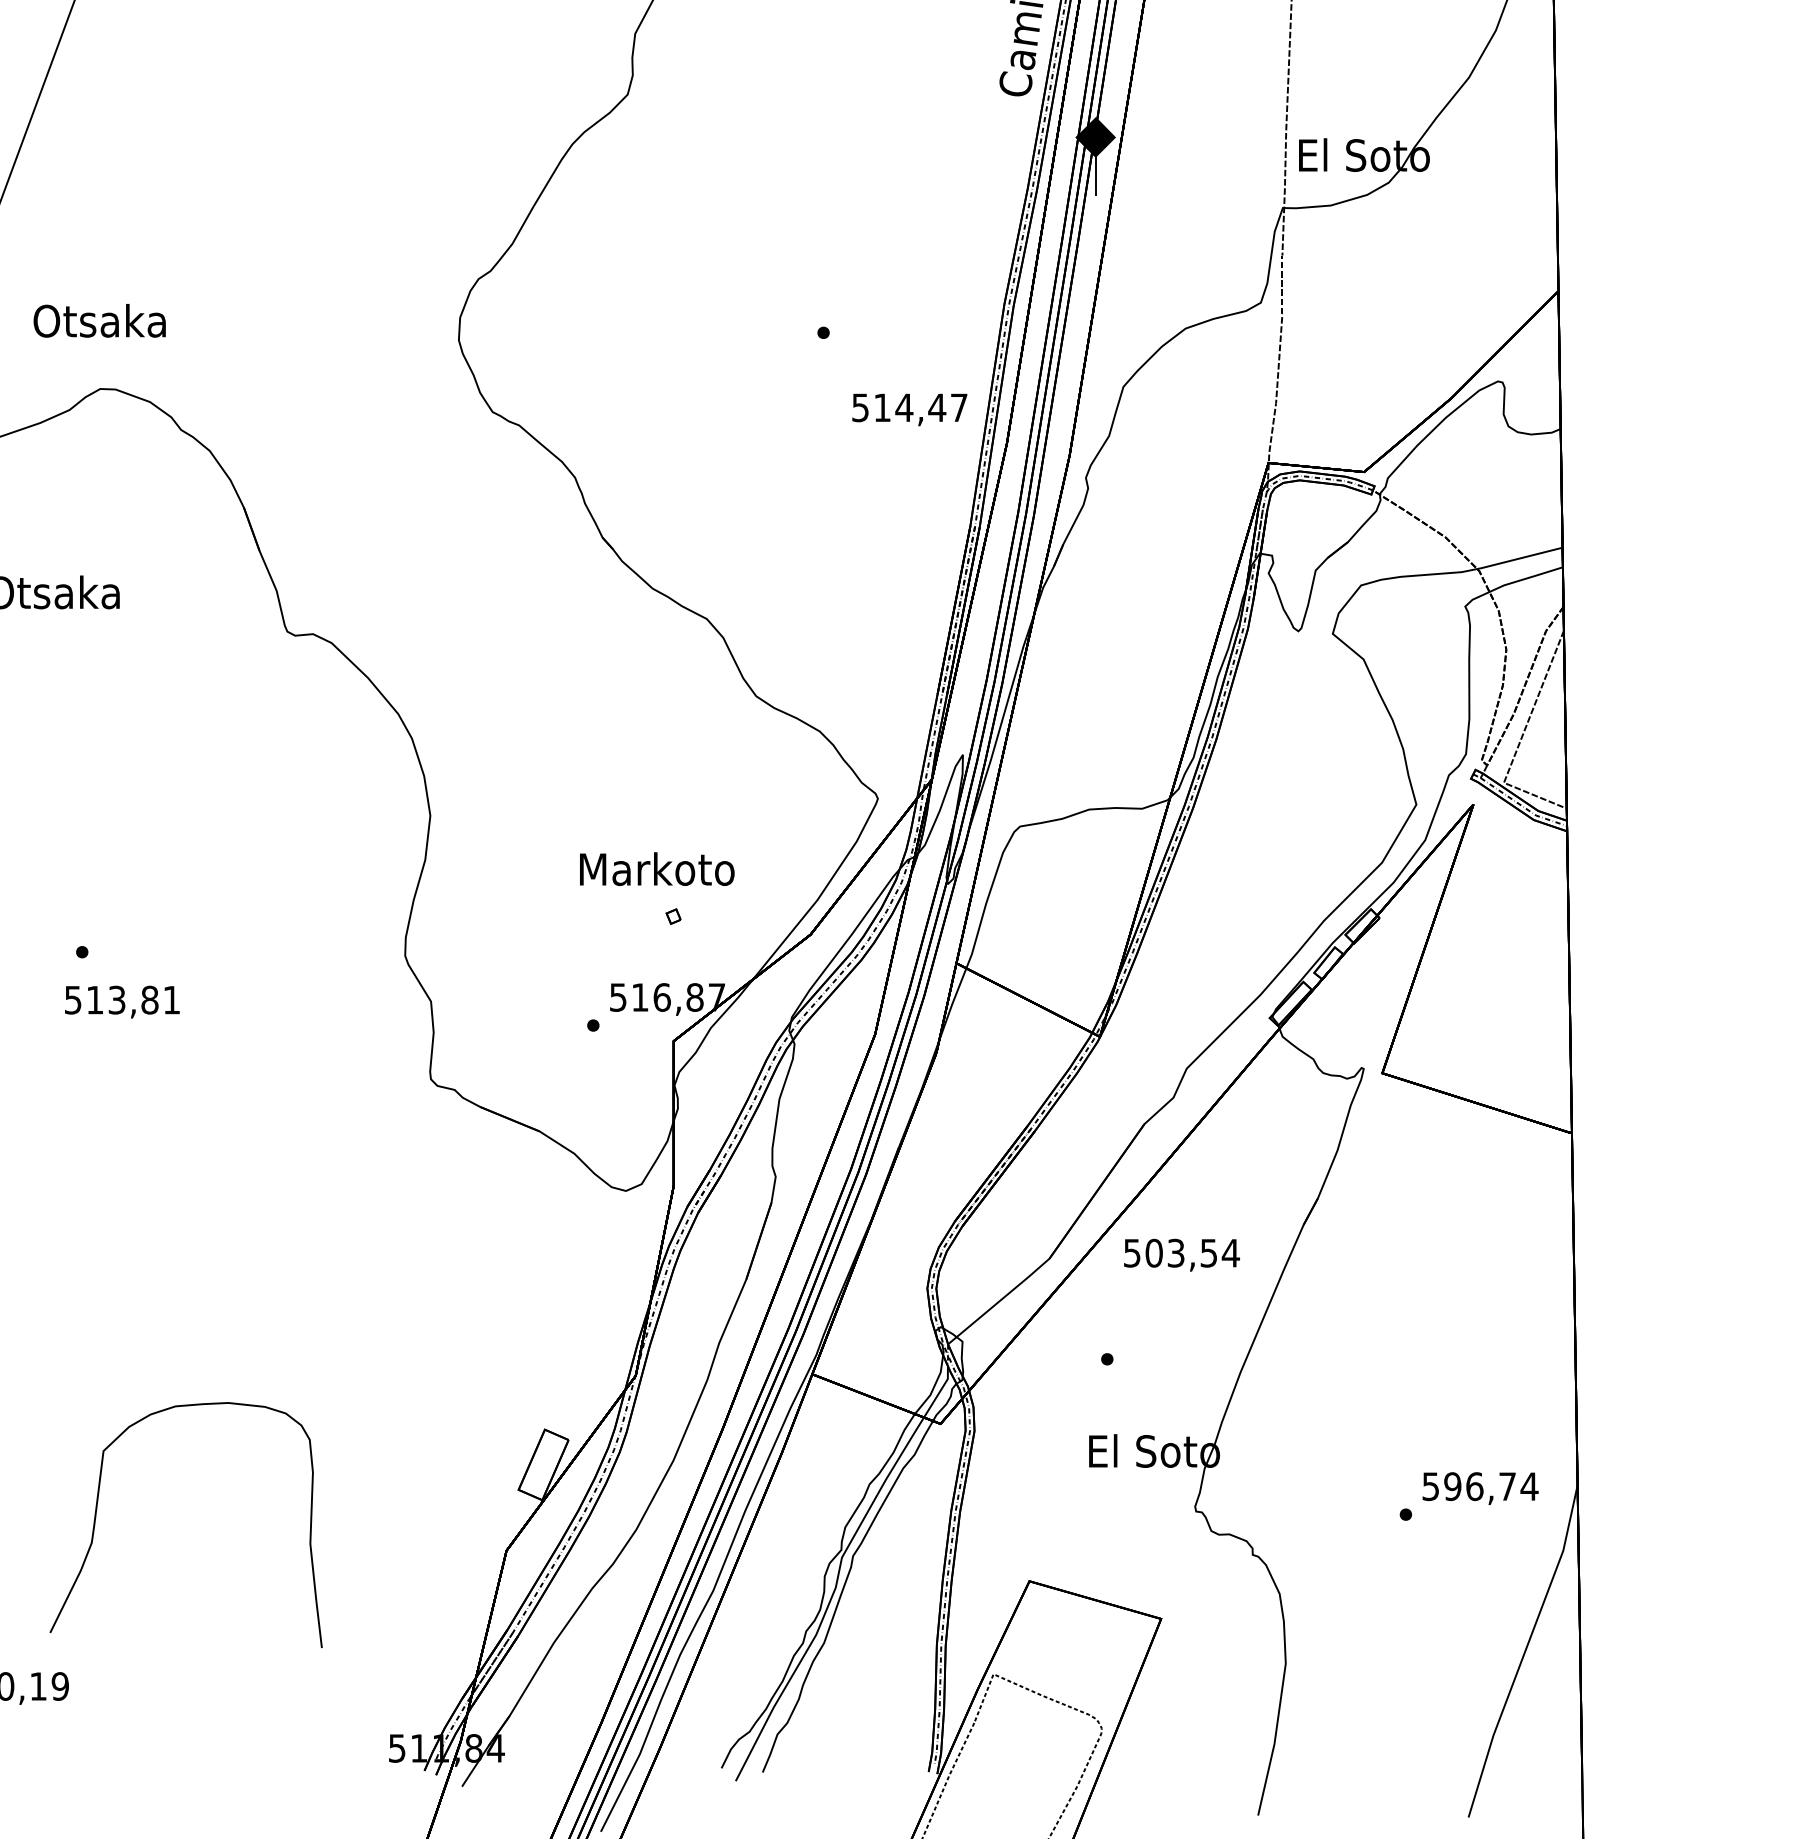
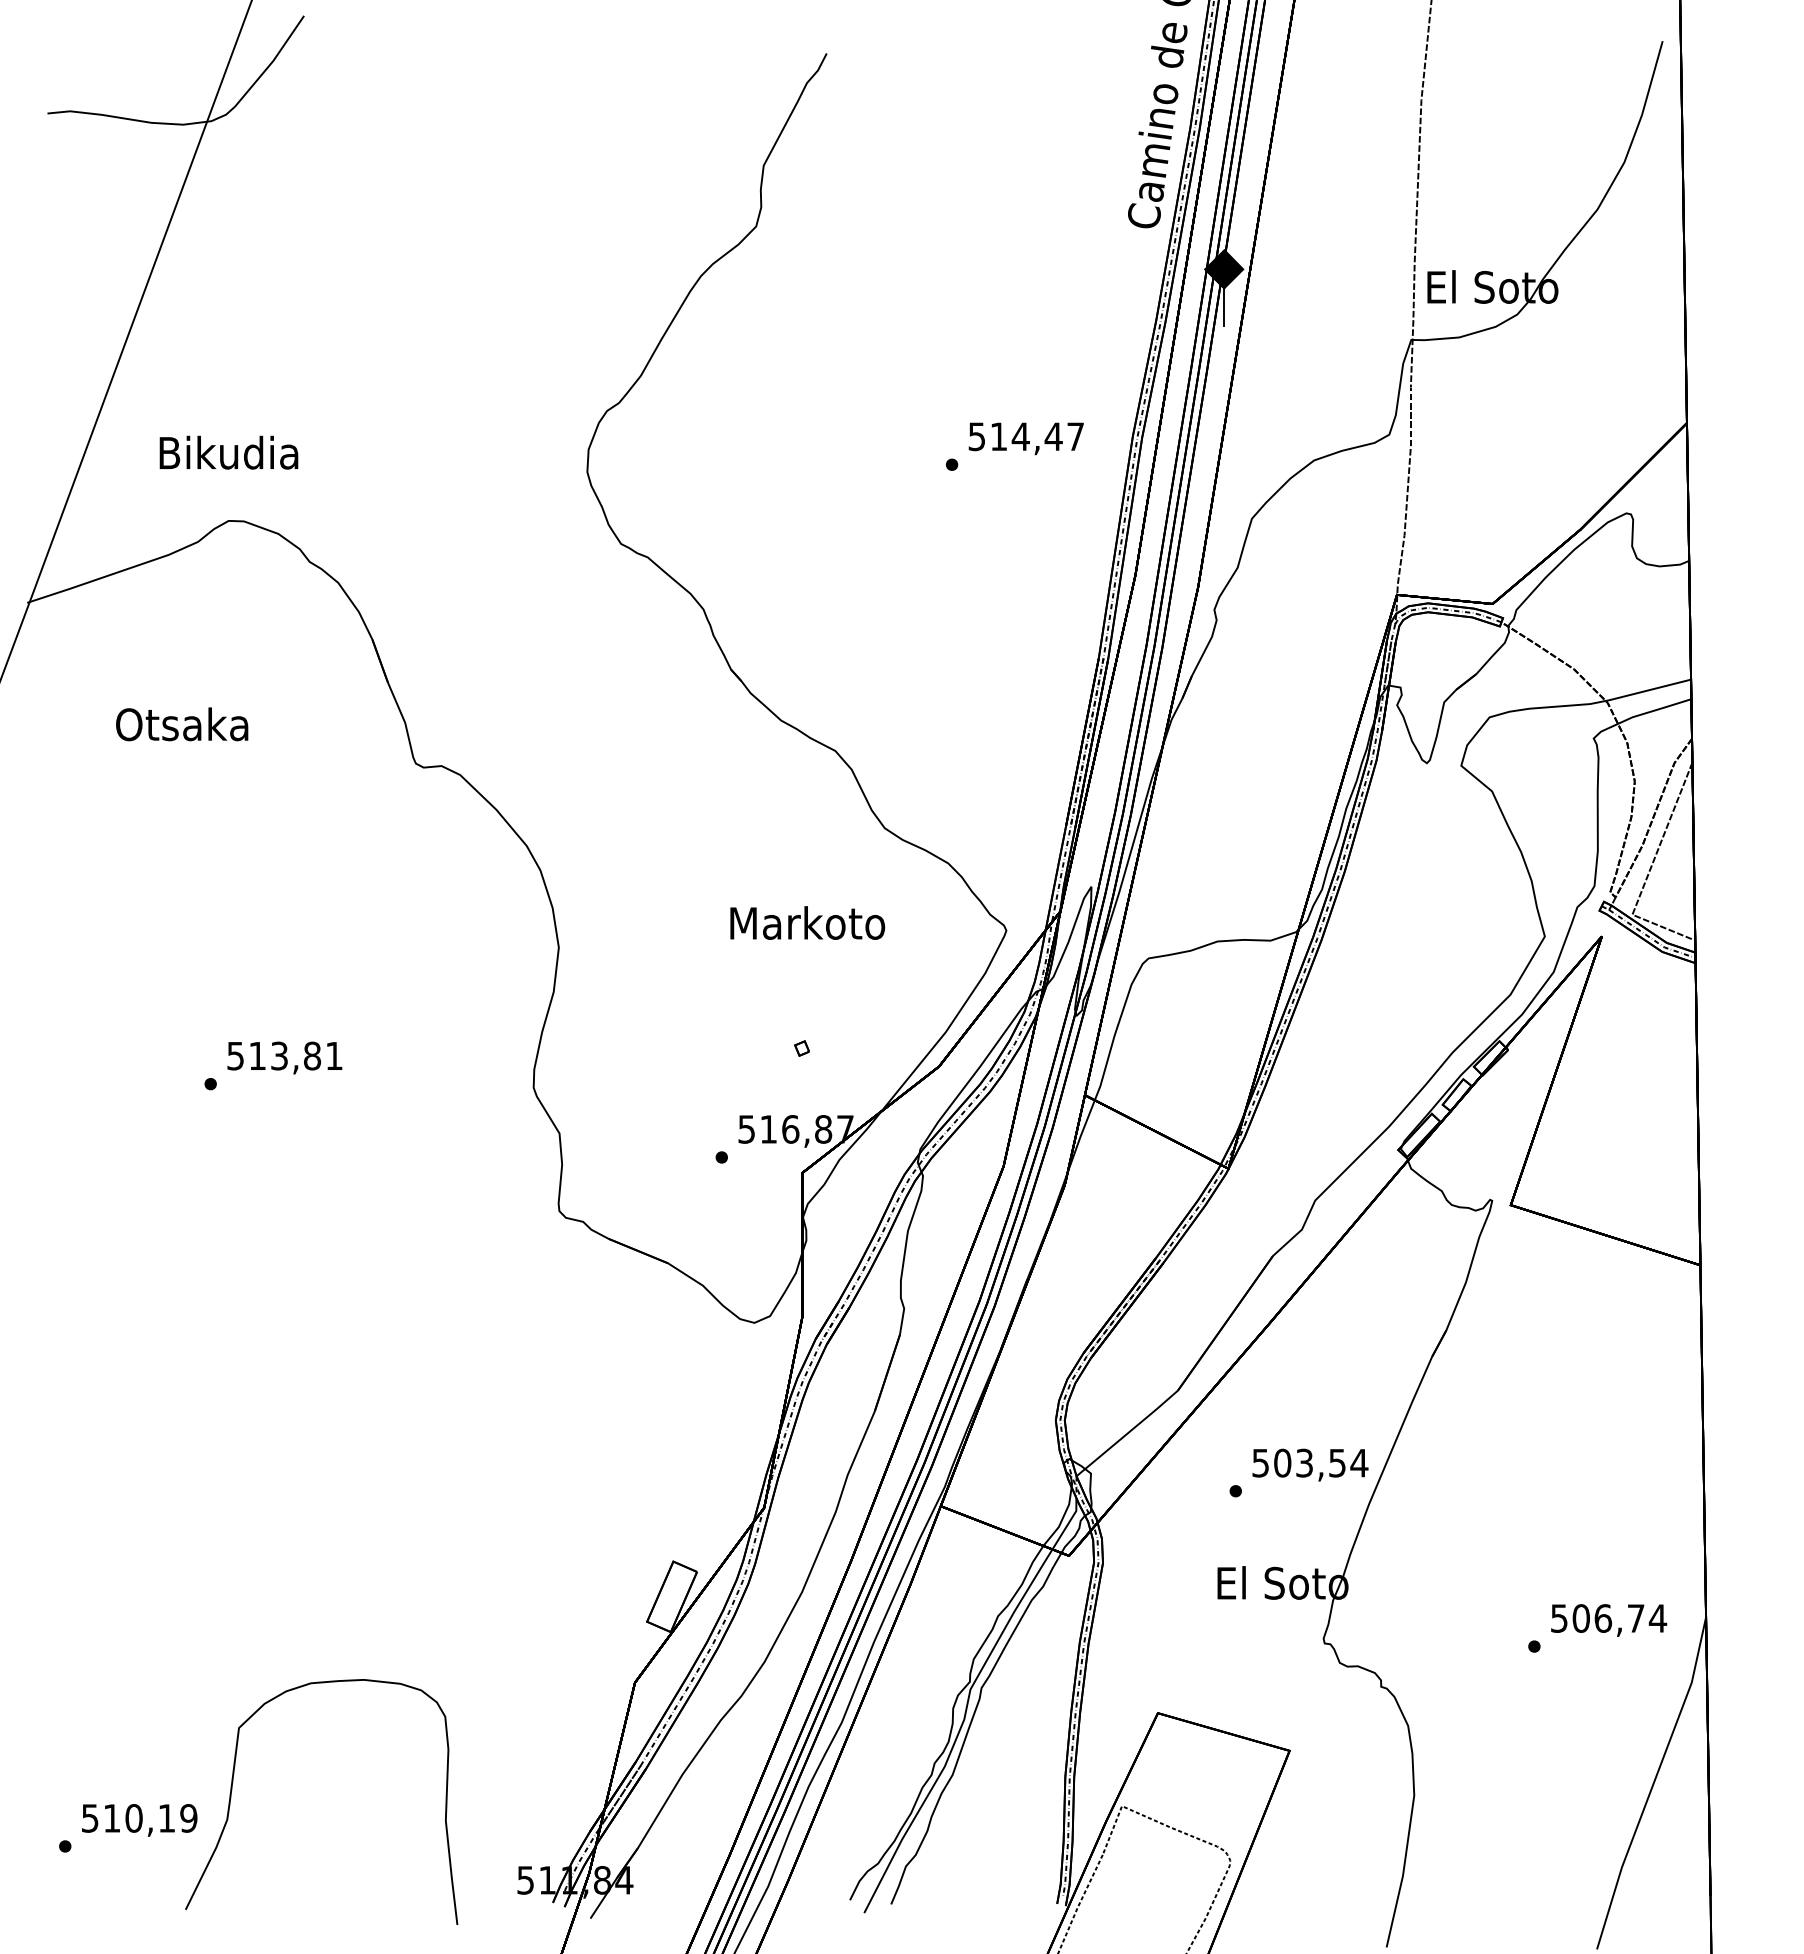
text: (100, 320) -> (228, 452), Otsaka -> Bikudia
text: (909, 409) -> (1025, 438), moved
text: (657, 868) -> (807, 922), moved
text: (122, 1001) -> (284, 1057), moved
text: (1182, 1254) -> (1310, 1464), moved
text: (1452, 1486) -> (1580, 1618), 596,74 -> 506,74
curve: (97, 1513) -> (232, 1790), moved

